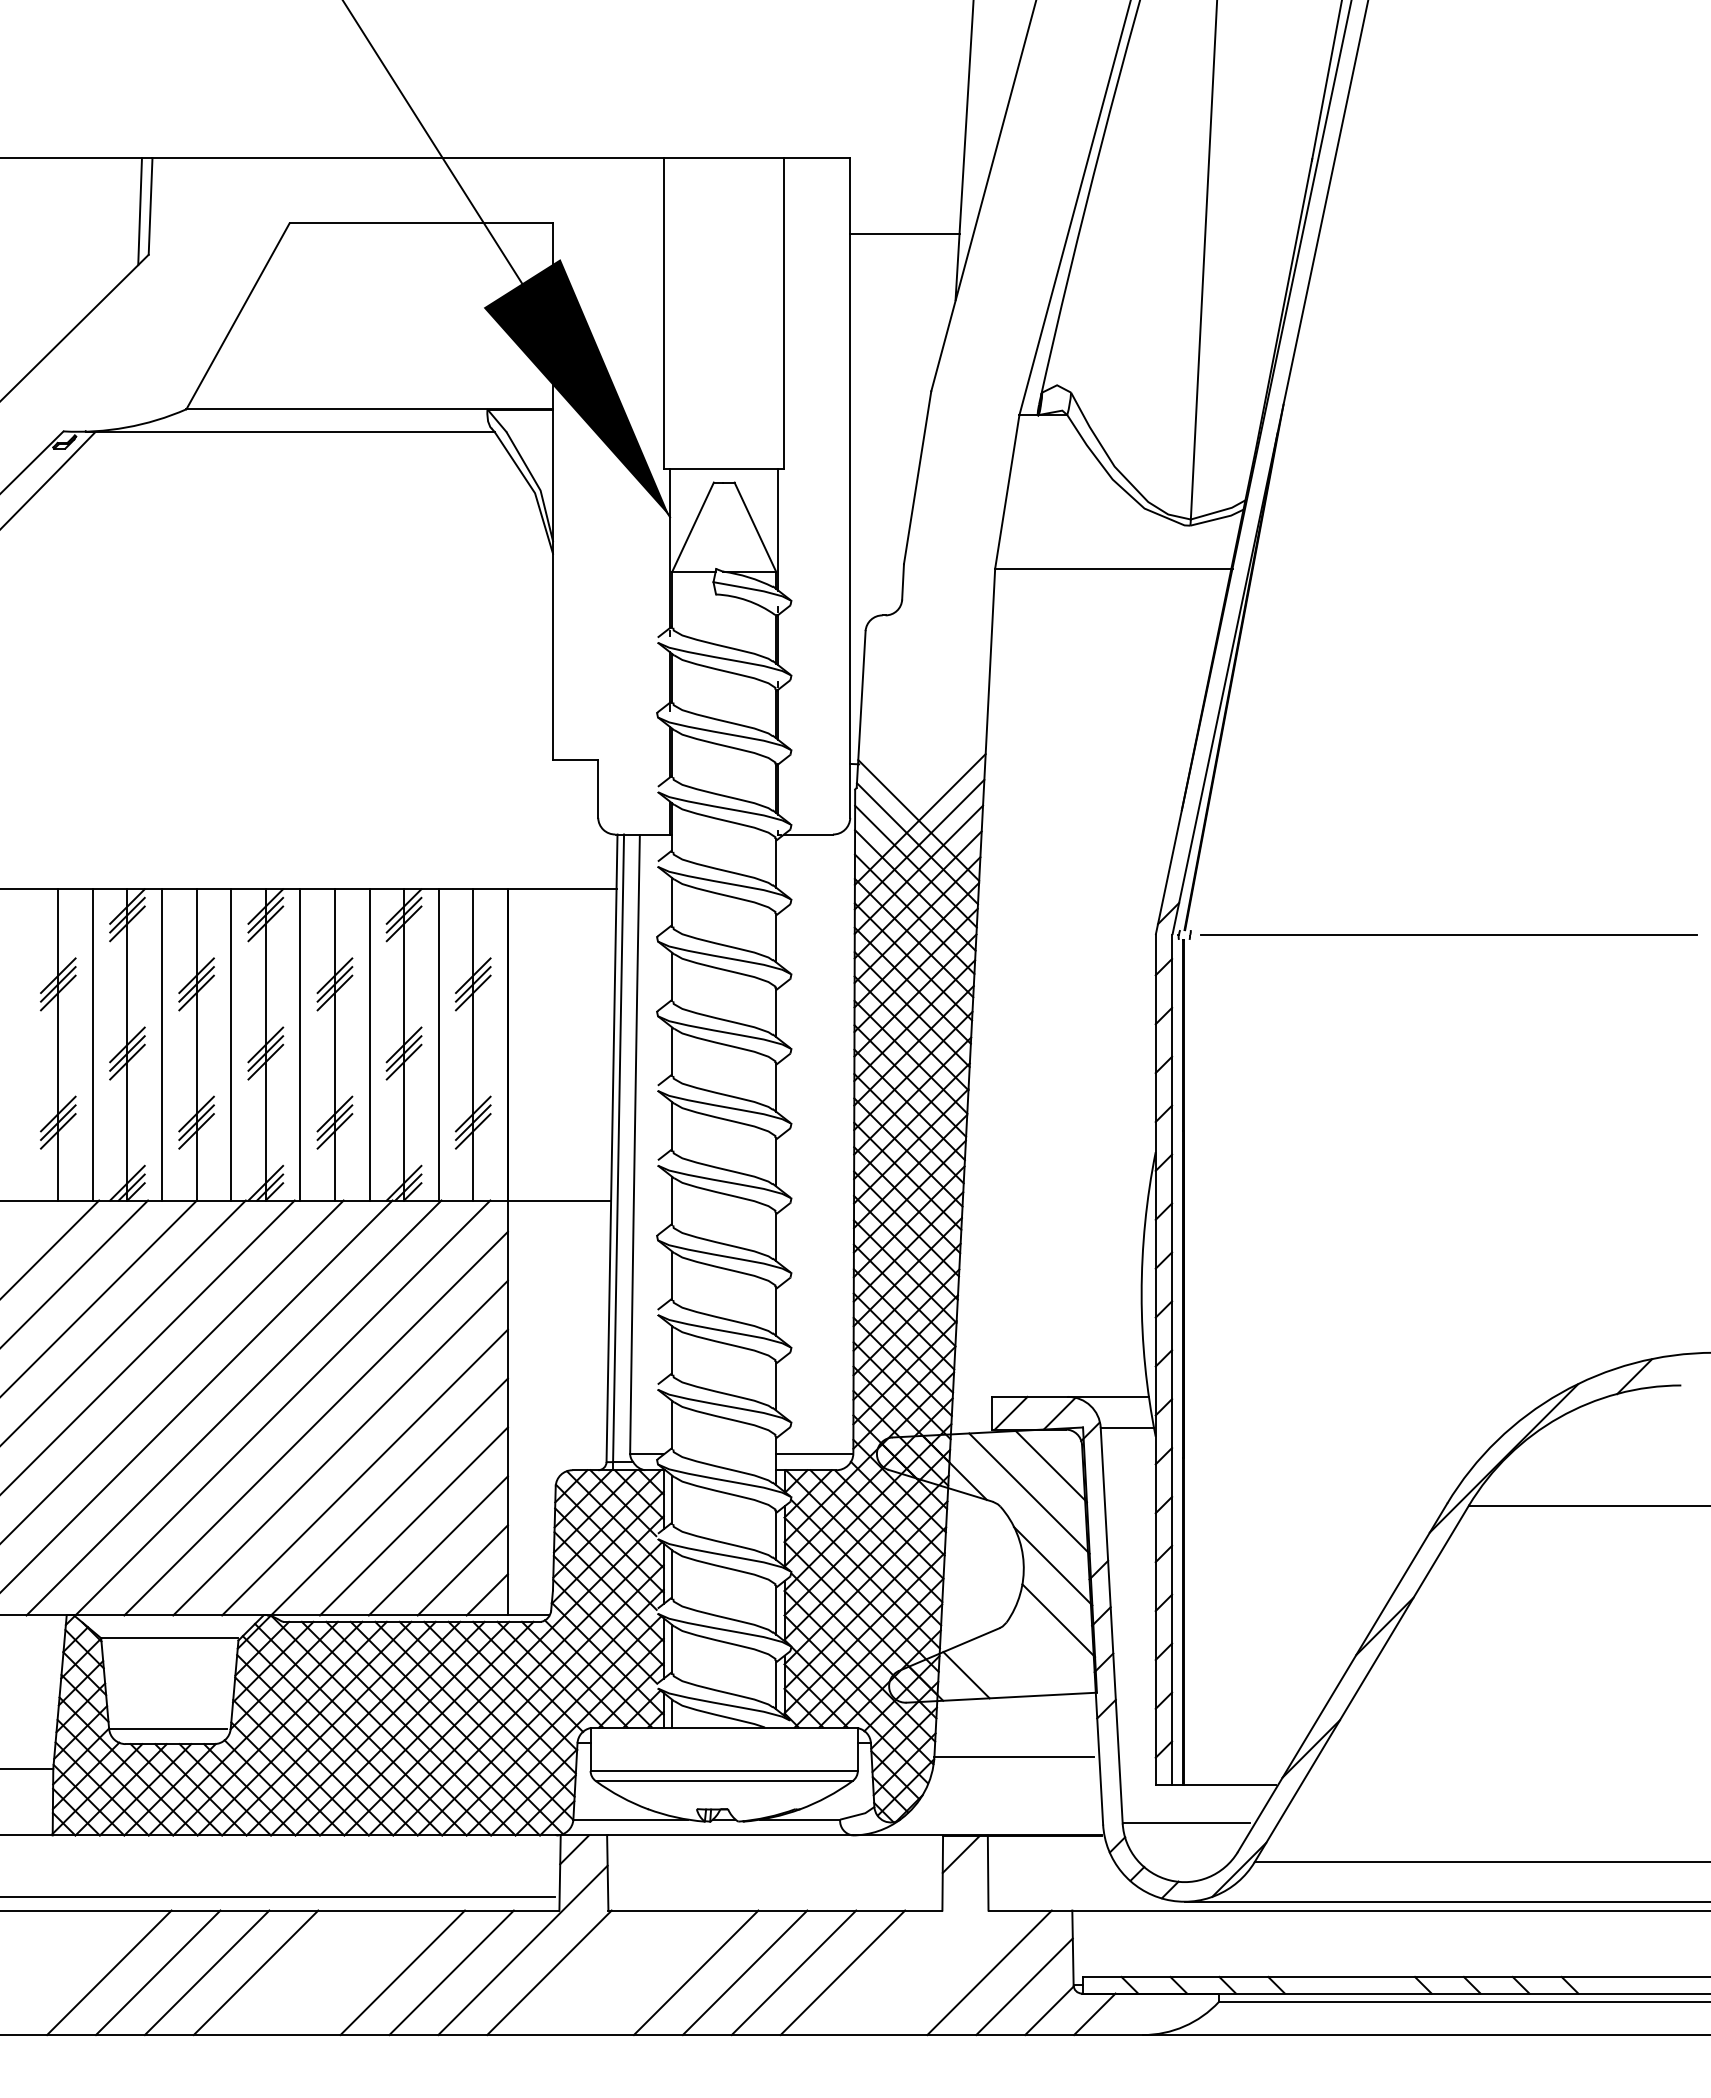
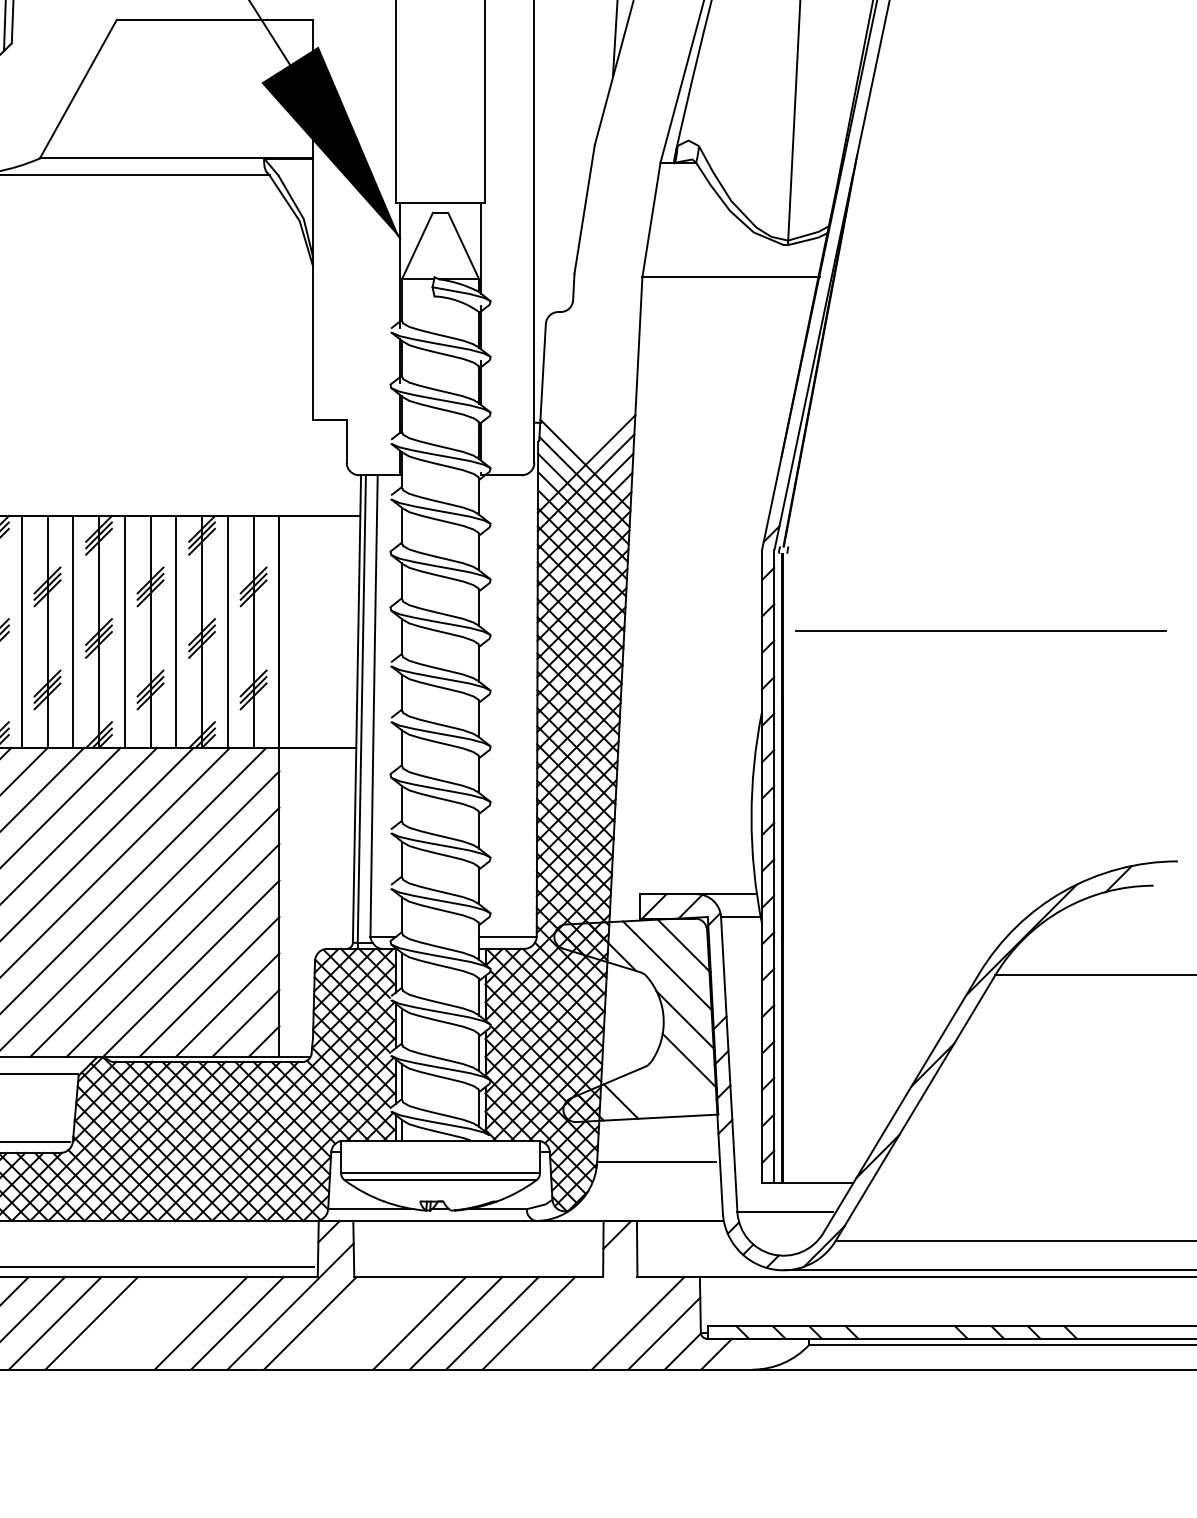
line: (904, 233) -> (574, 27), removed
line: (1448, 934) -> (980, 630), moved

